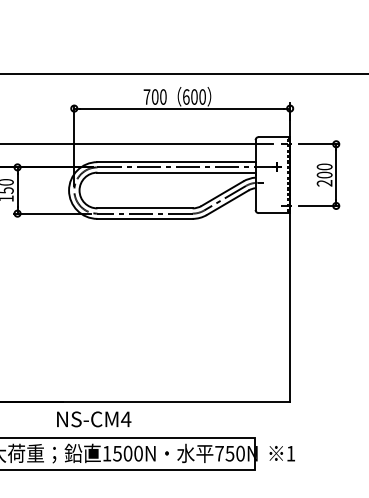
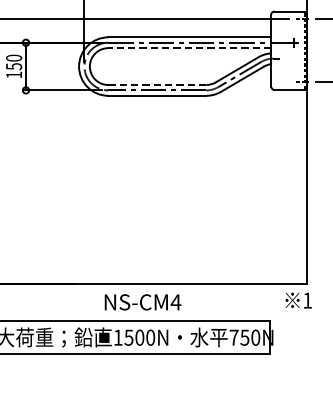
line: (176, 172) -> (189, 48), solid -> dashed
line: (145, 208) -> (157, 85), solid -> dashed
text: (94, 419) -> (143, 302), moved
text: (281, 453) -> (297, 300), moved

